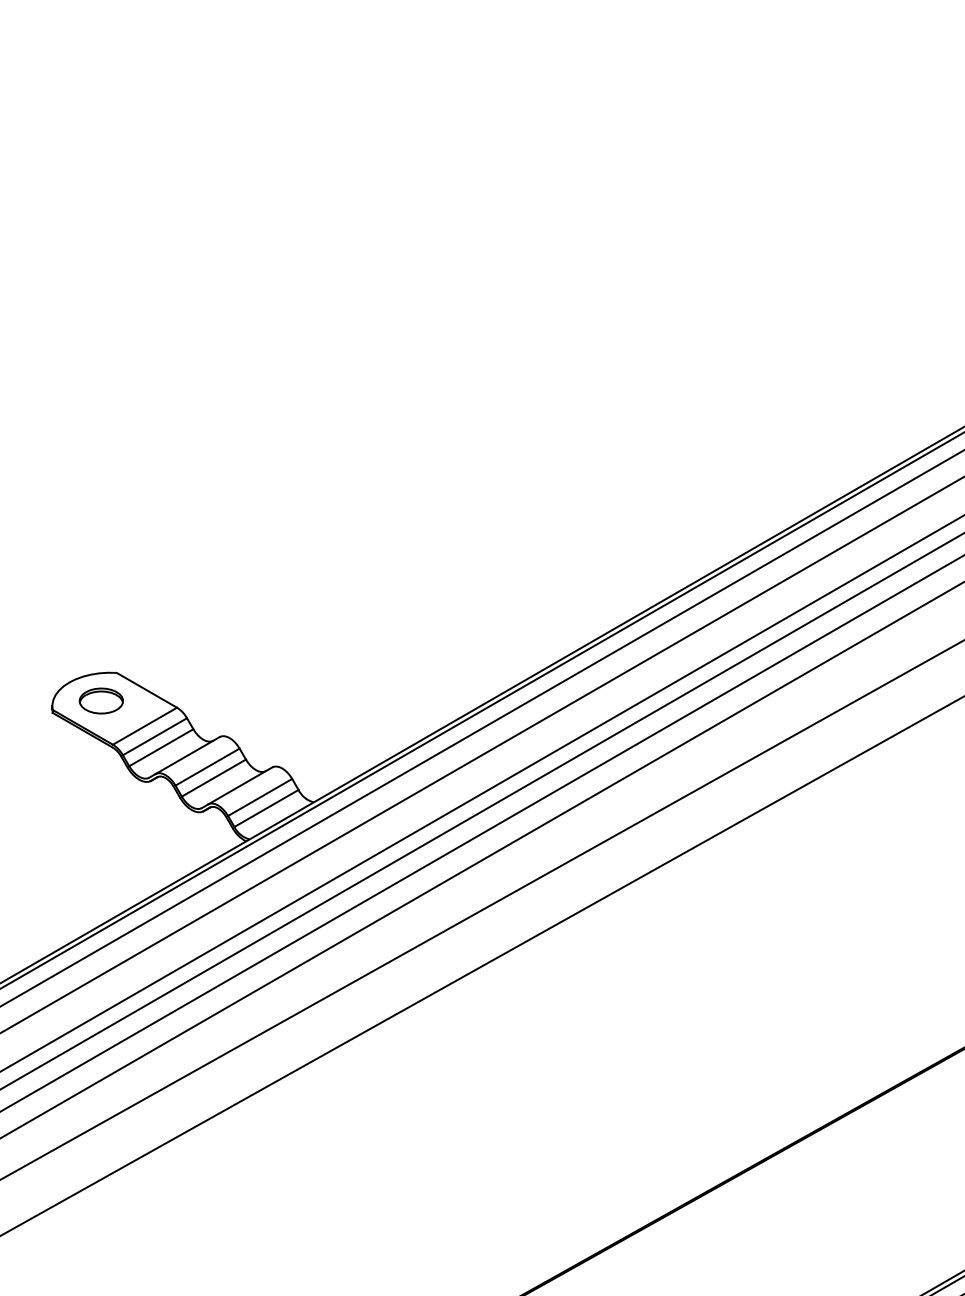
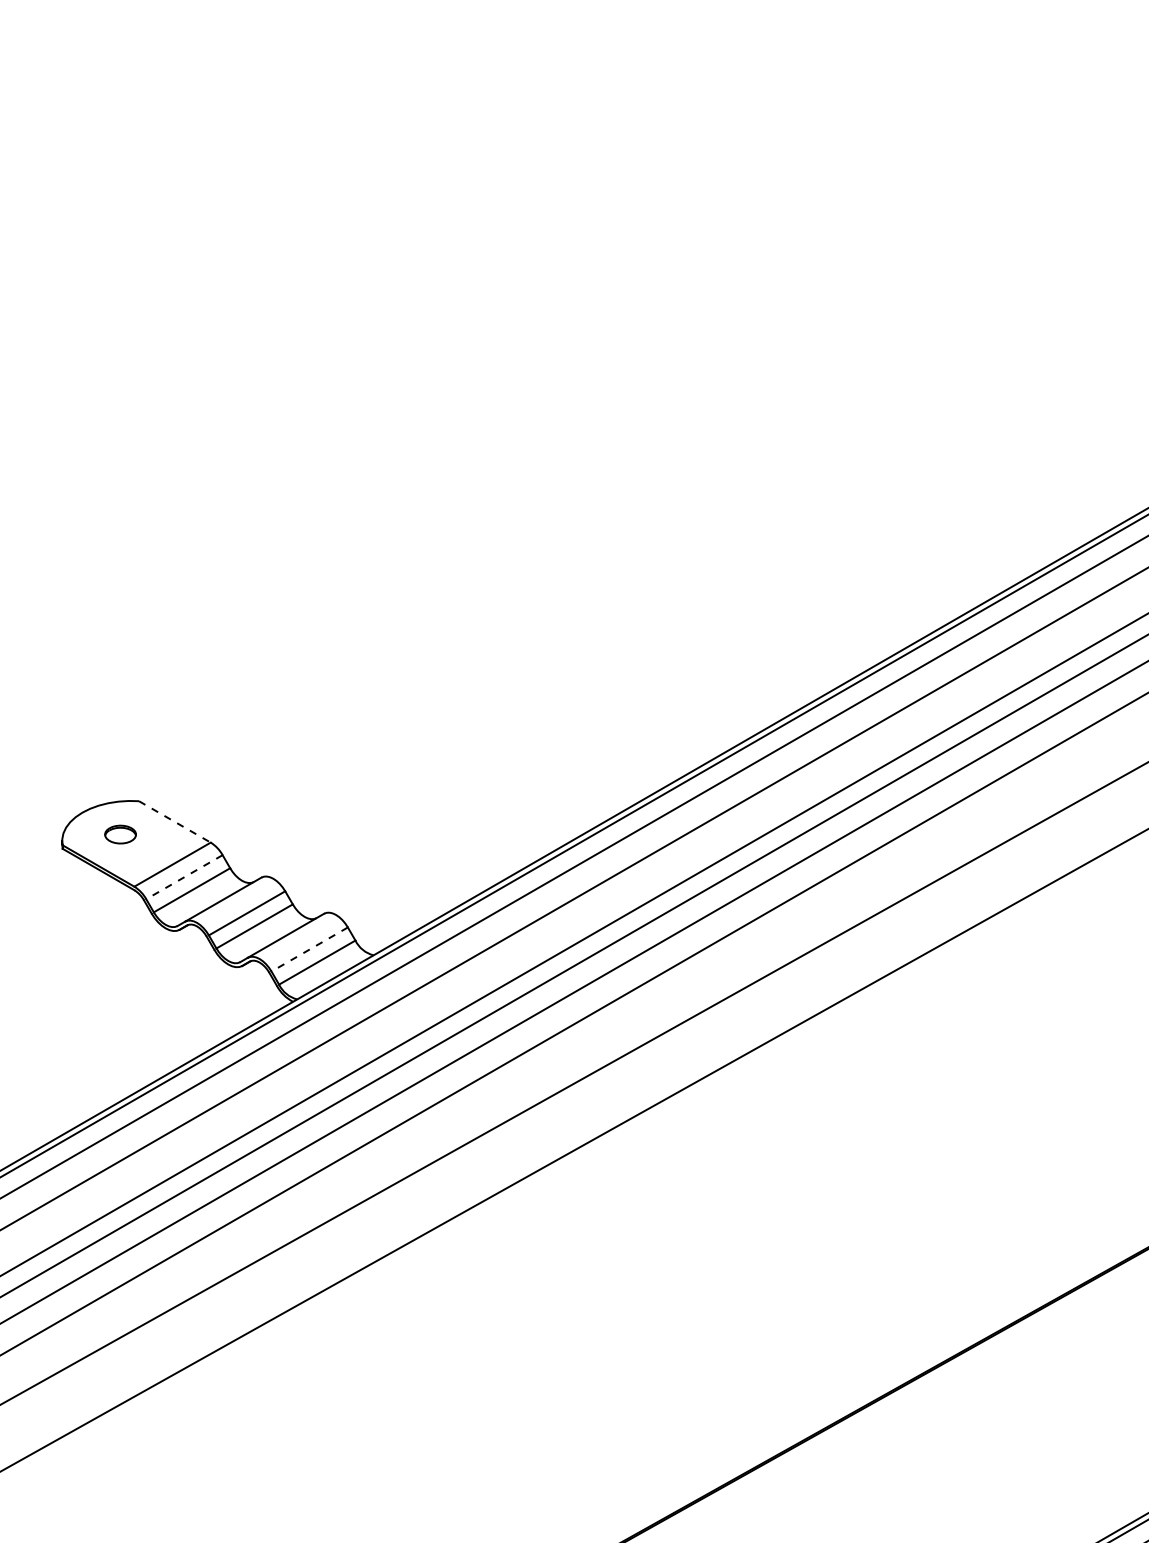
line: (147, 690) -> (175, 822), solid -> dashed
part: (101, 700) -> (120, 834), size x0.6
line: (155, 737) -> (184, 877), solid -> dashed
line: (259, 797) -> (309, 949), solid -> dashed

